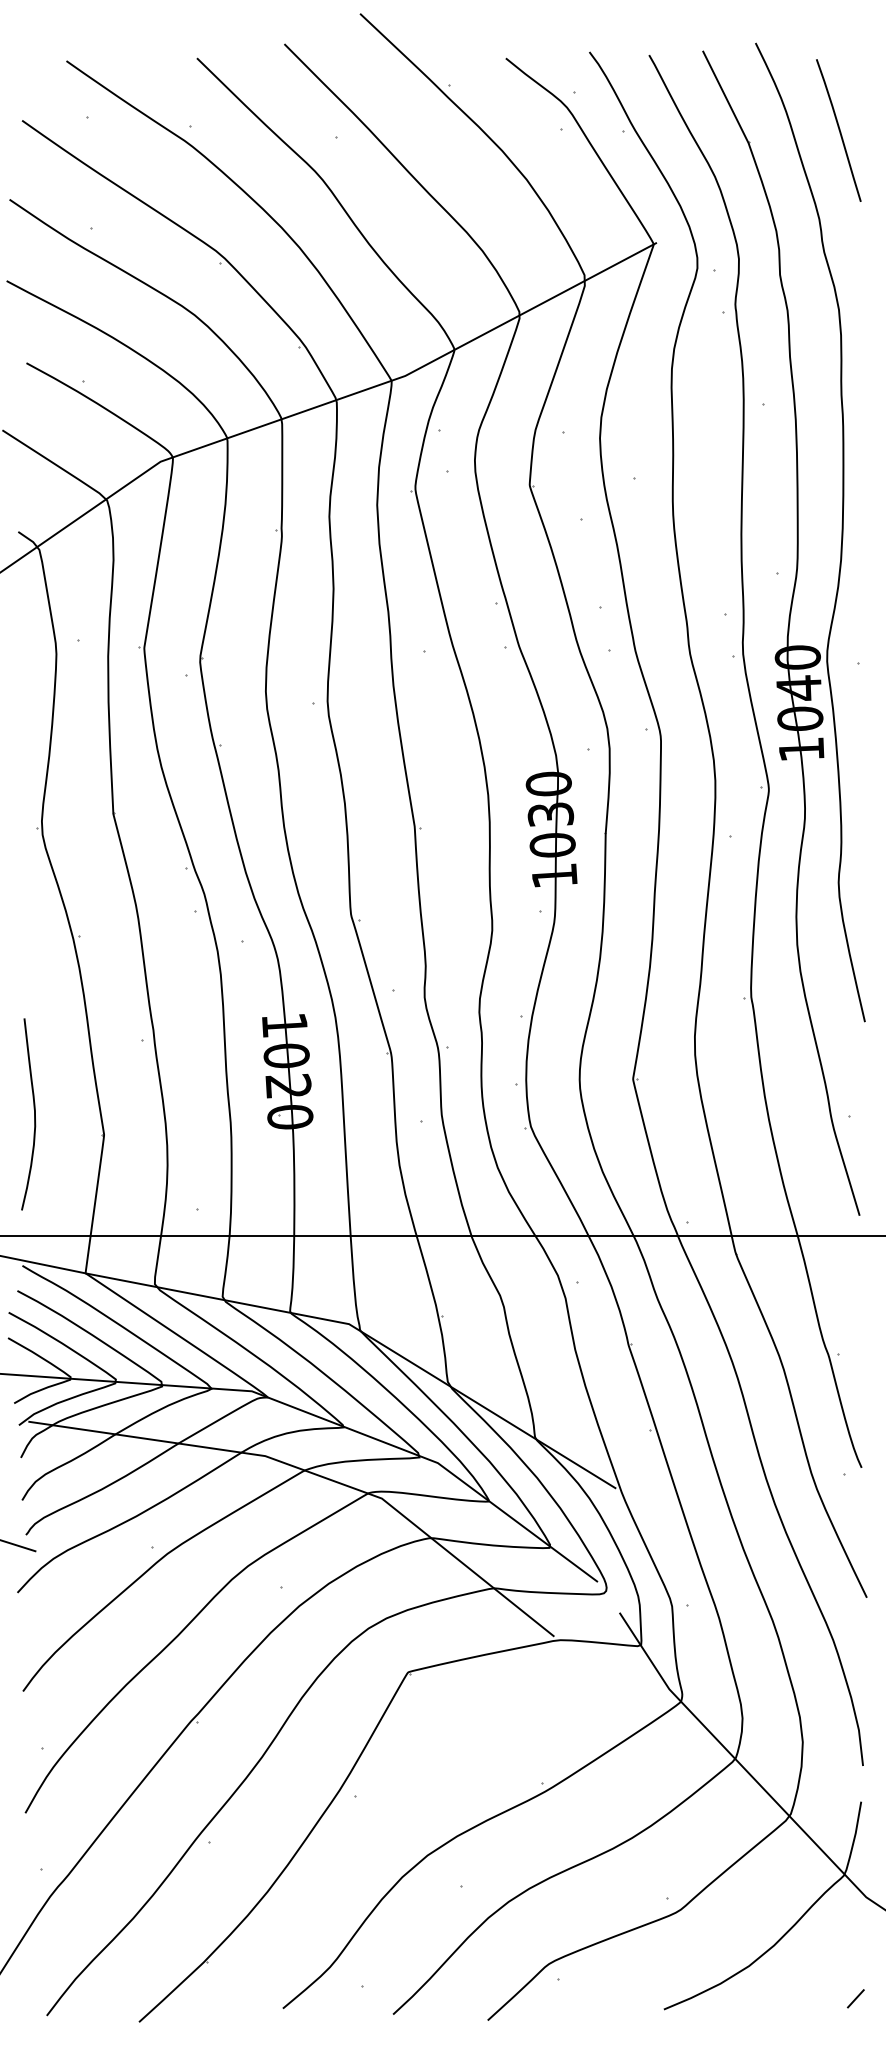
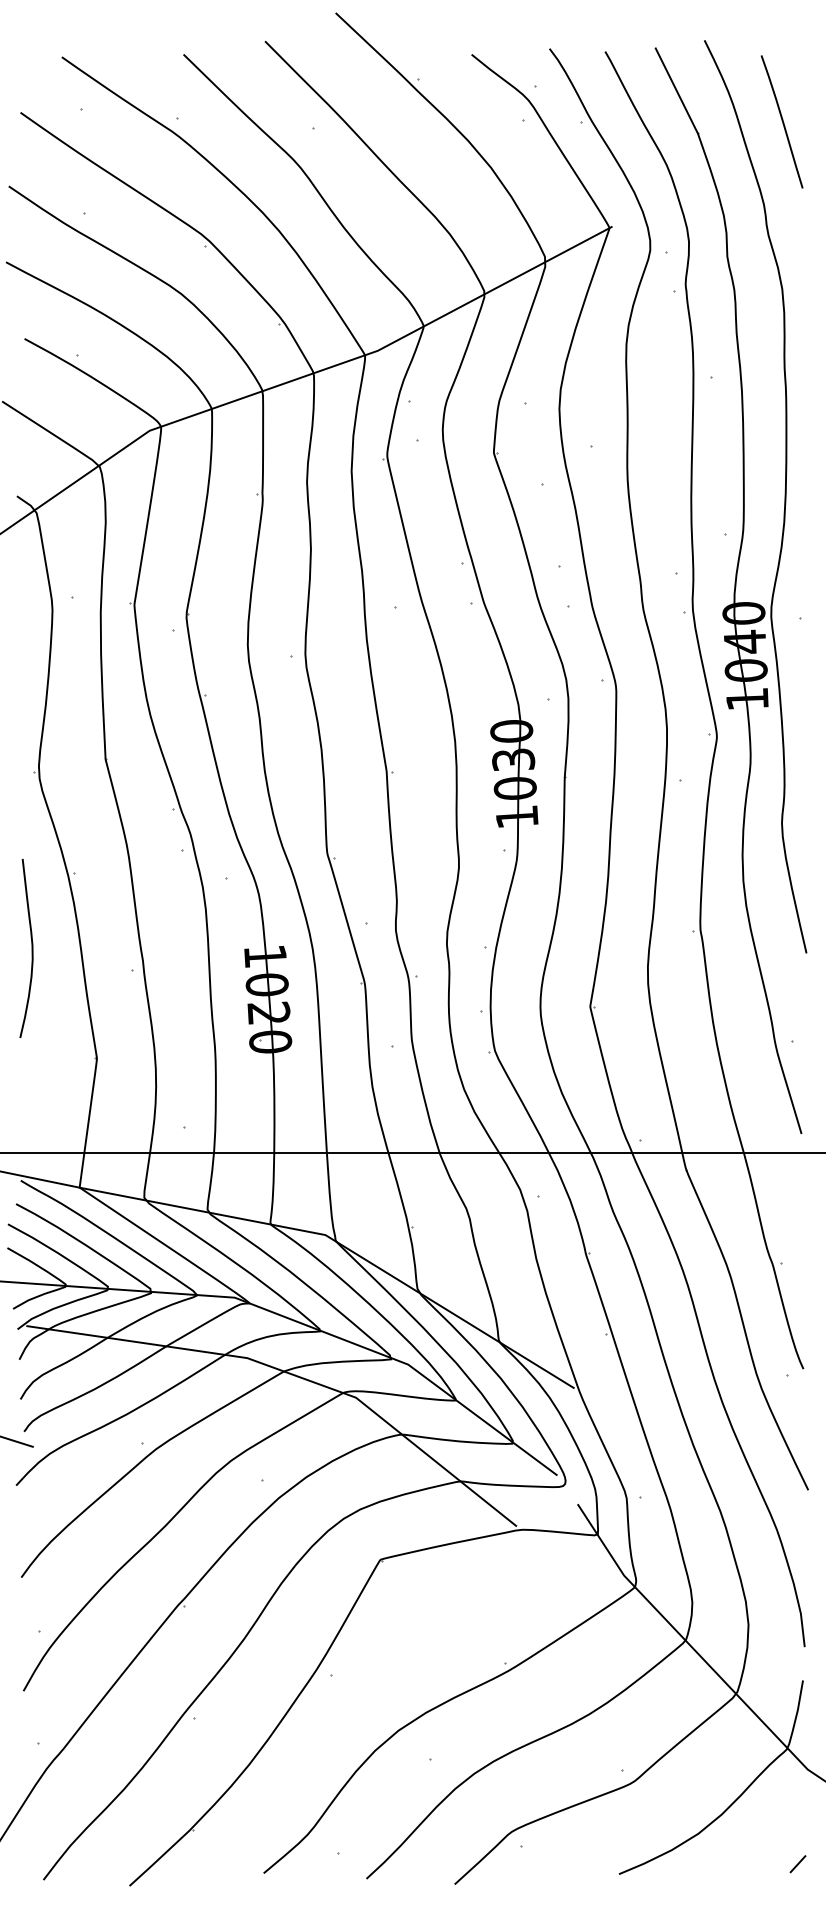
curve: (33, 1114) -> (31, 948), moved

